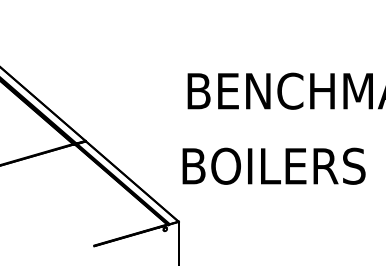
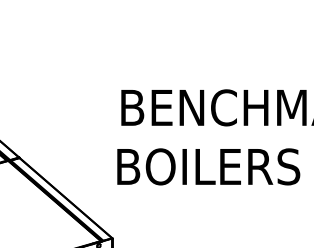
text: (273, 165) -> (208, 166), moved

